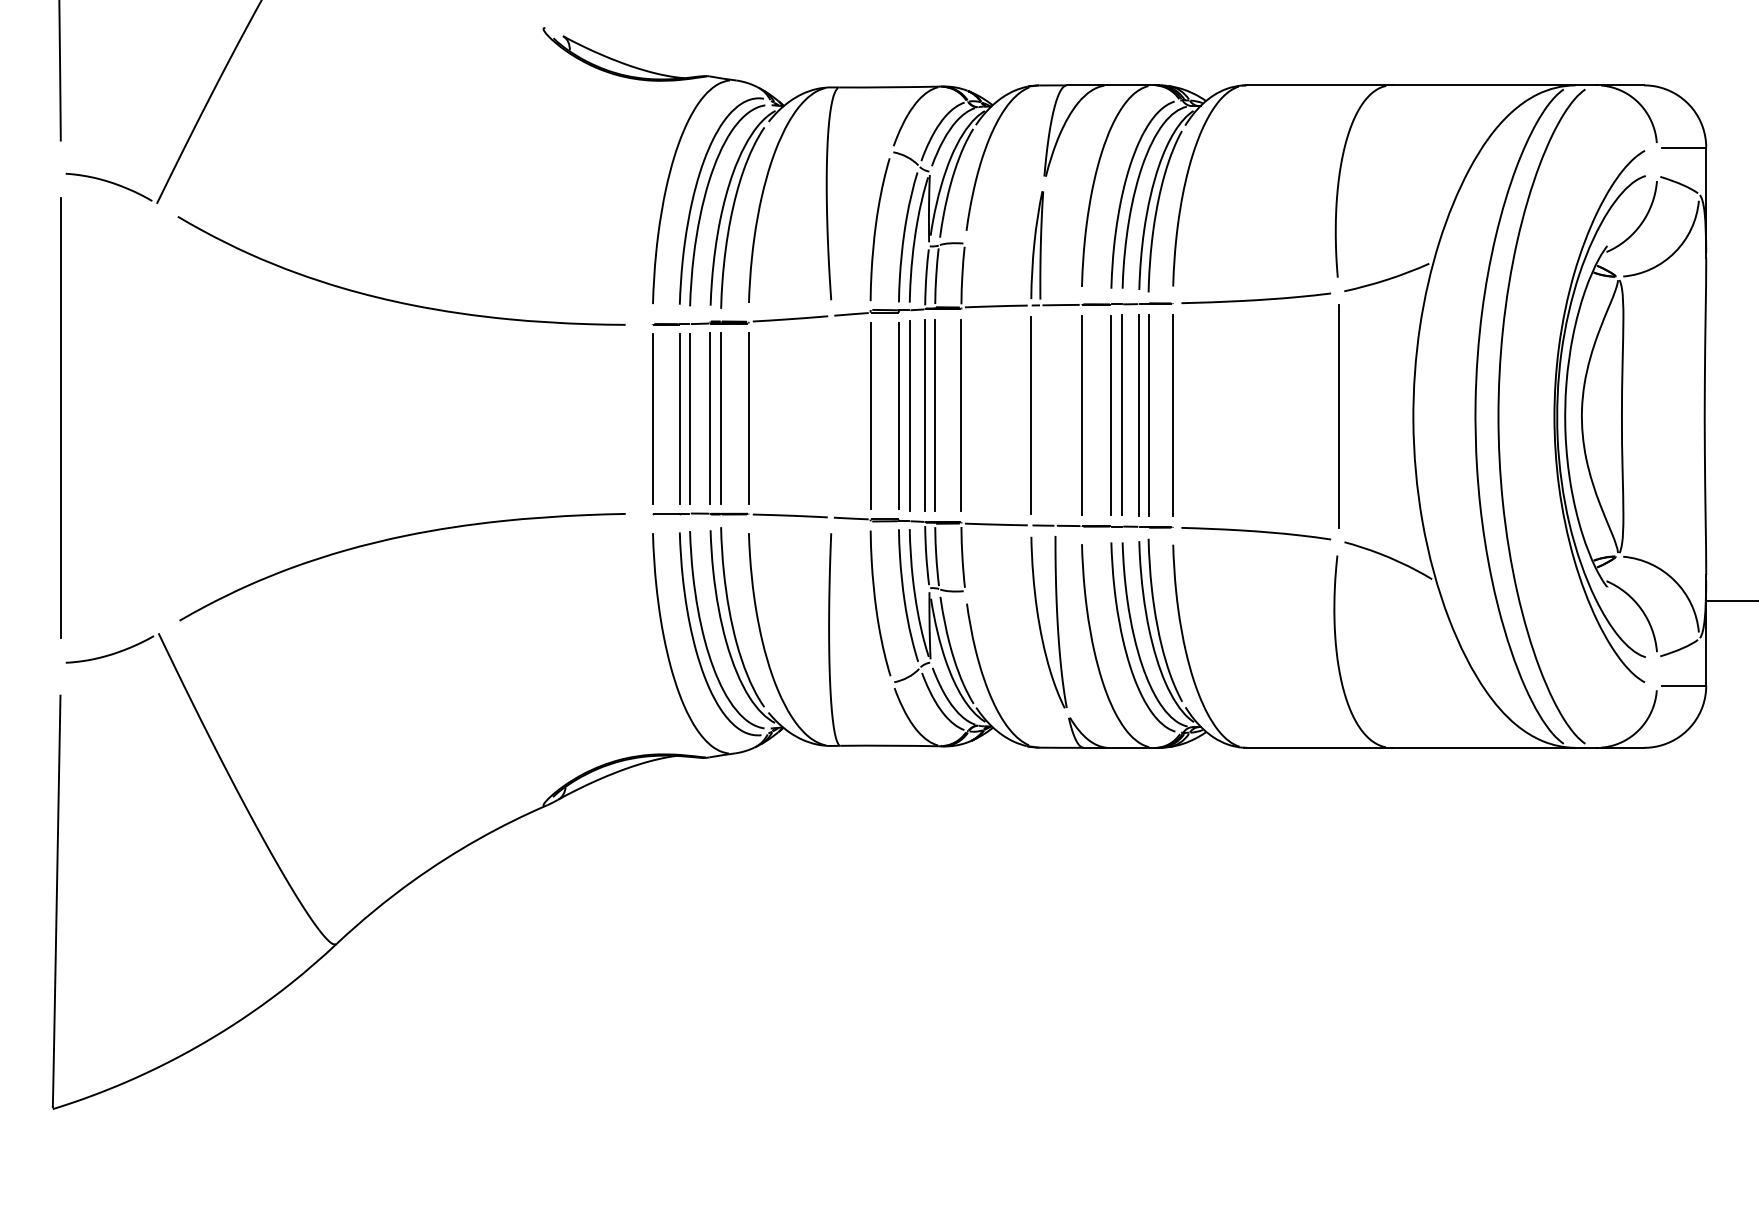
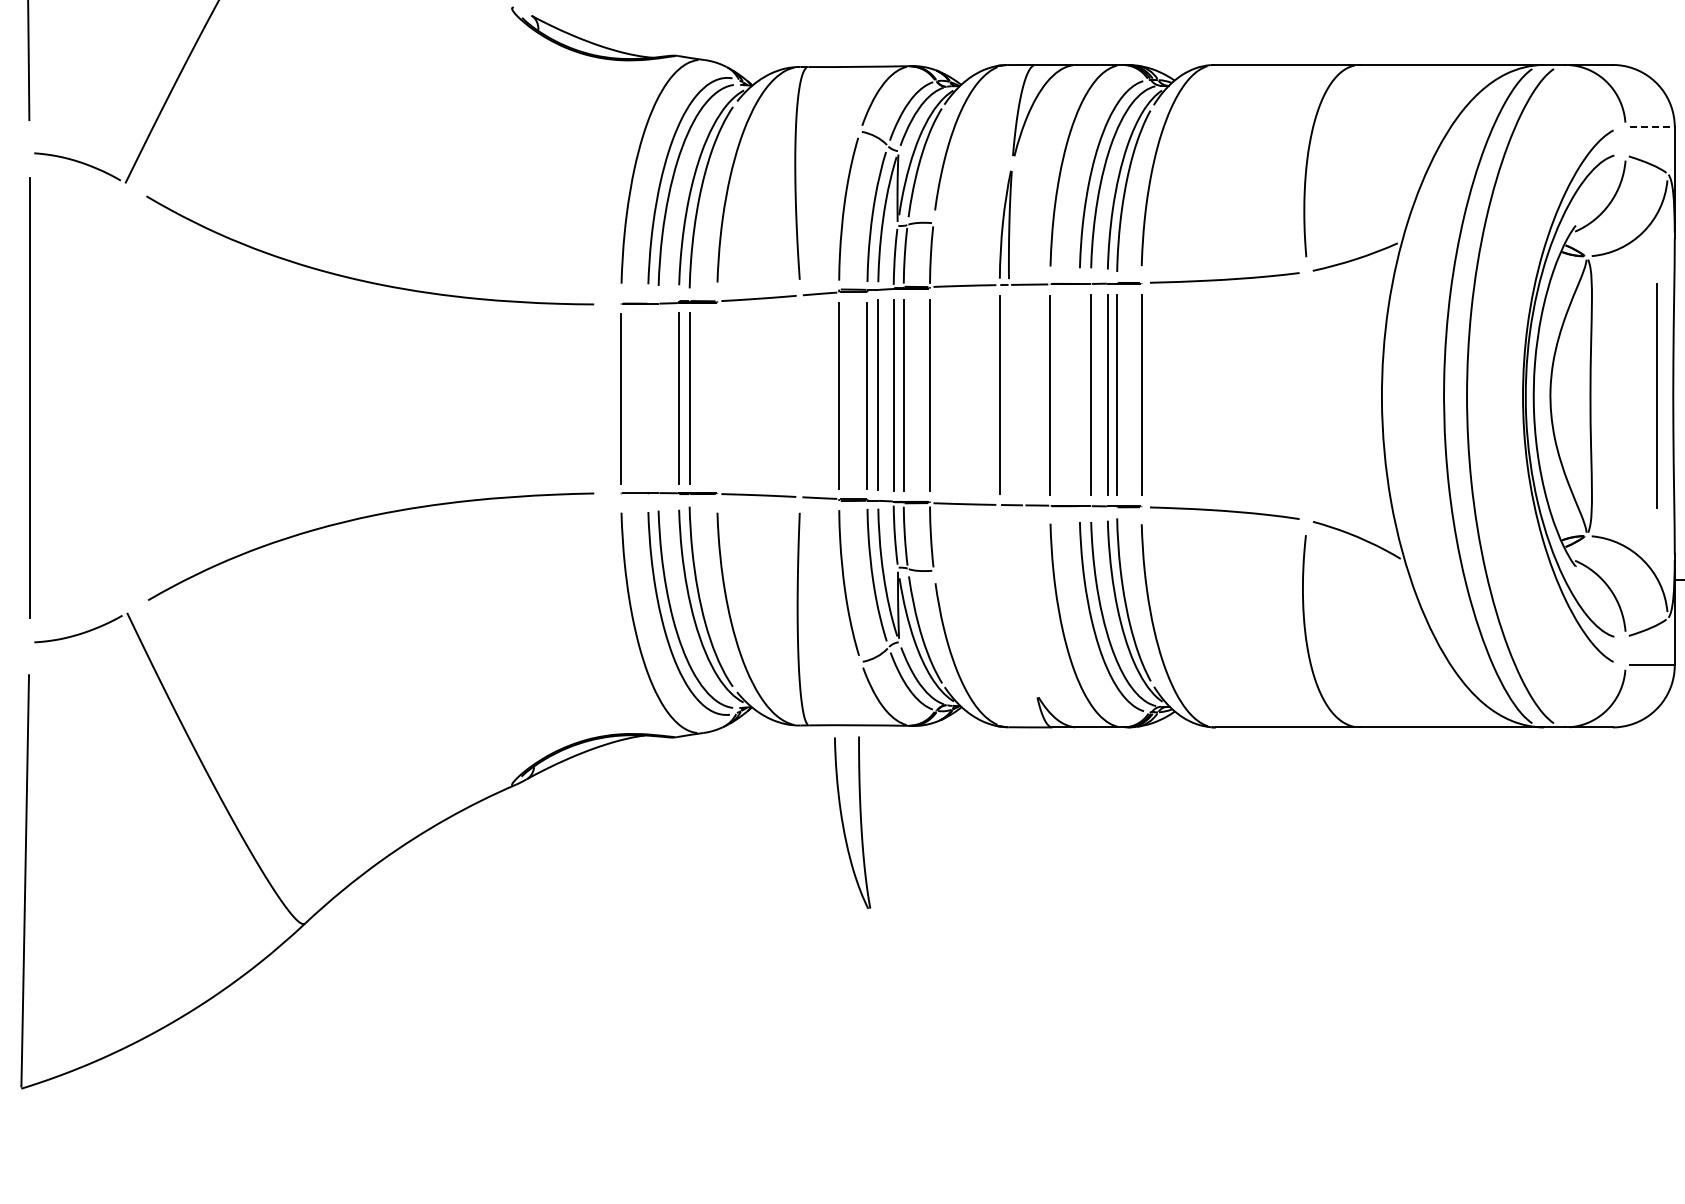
line: (1684, 147) -> (1653, 127), solid -> dashed
line: (1110, 415) -> (1079, 395), removed
line: (1338, 416) -> (1656, 396), moved
line: (689, 418) -> (658, 398), removed
line: (748, 418) -> (717, 398), removed
line: (679, 419) -> (648, 399), removed
part: (1056, 622) -> (860, 823), moved

